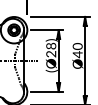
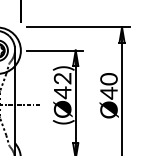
text: (51, 49) -> (63, 84), (Ø28) -> (Ø42)

